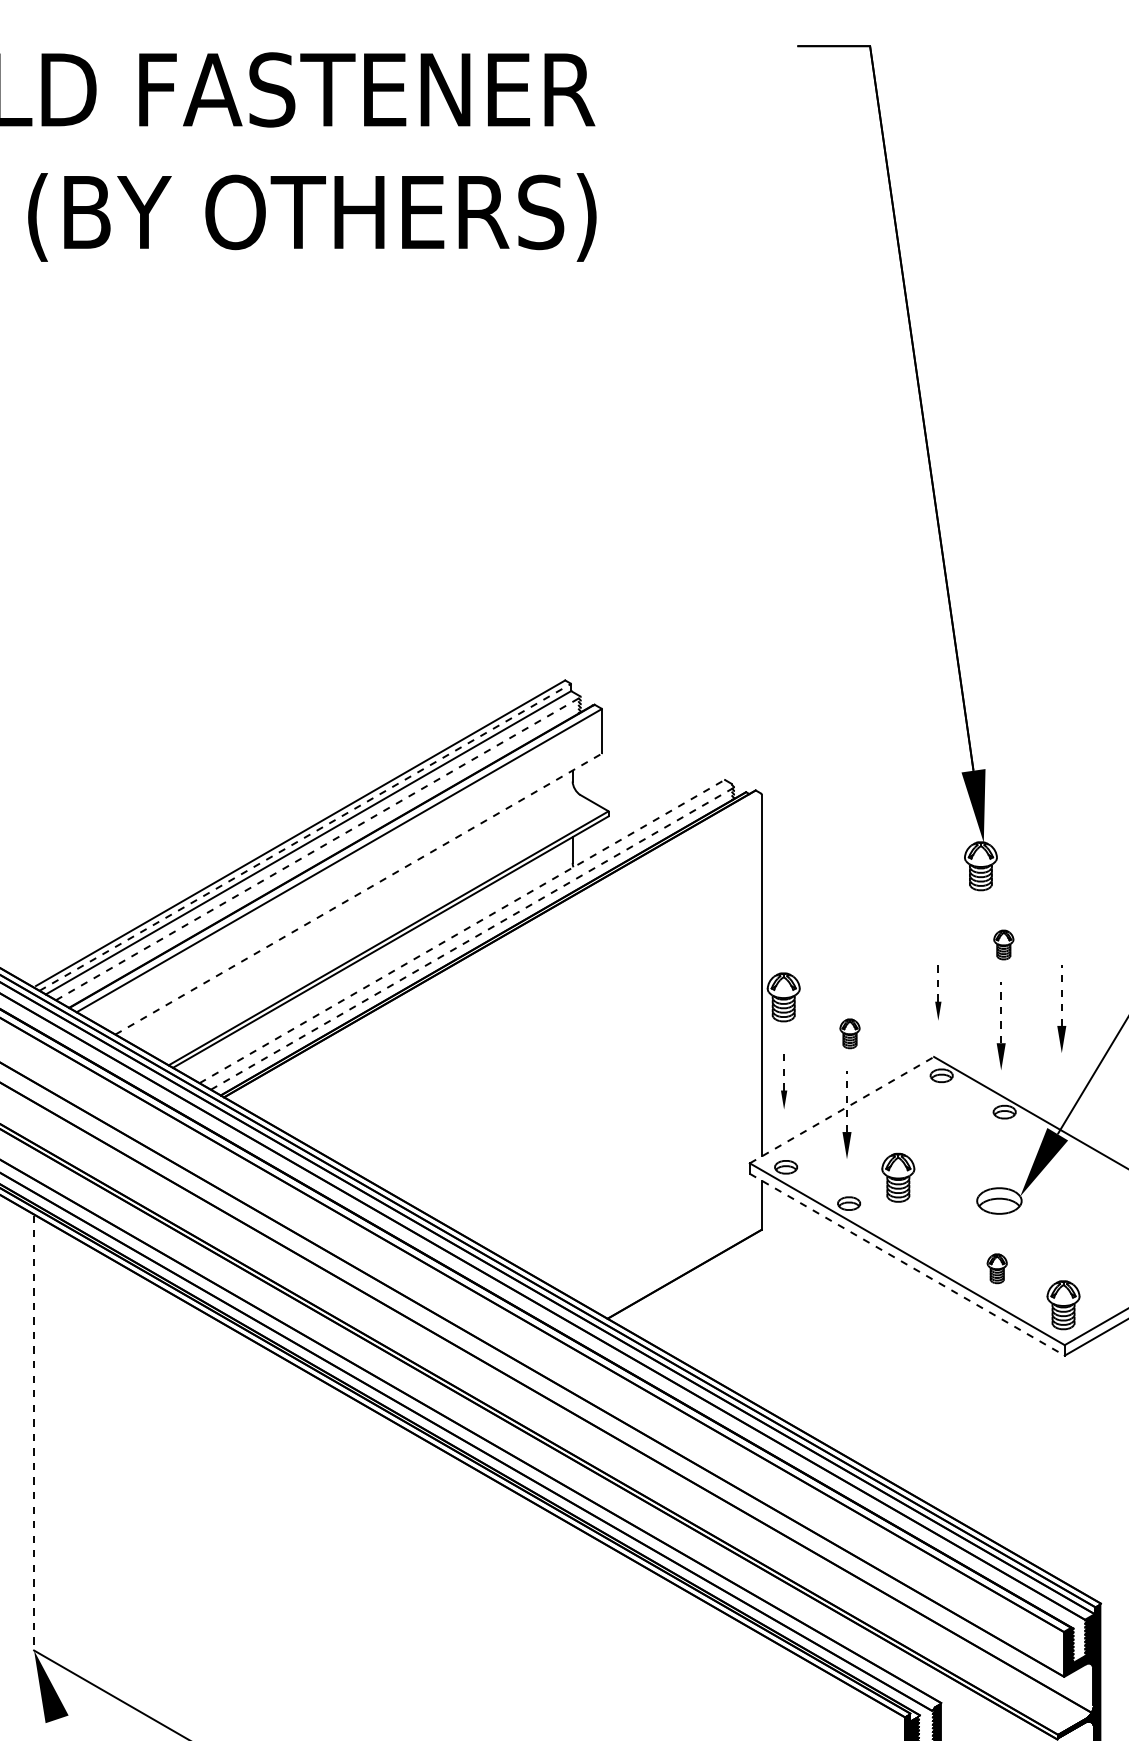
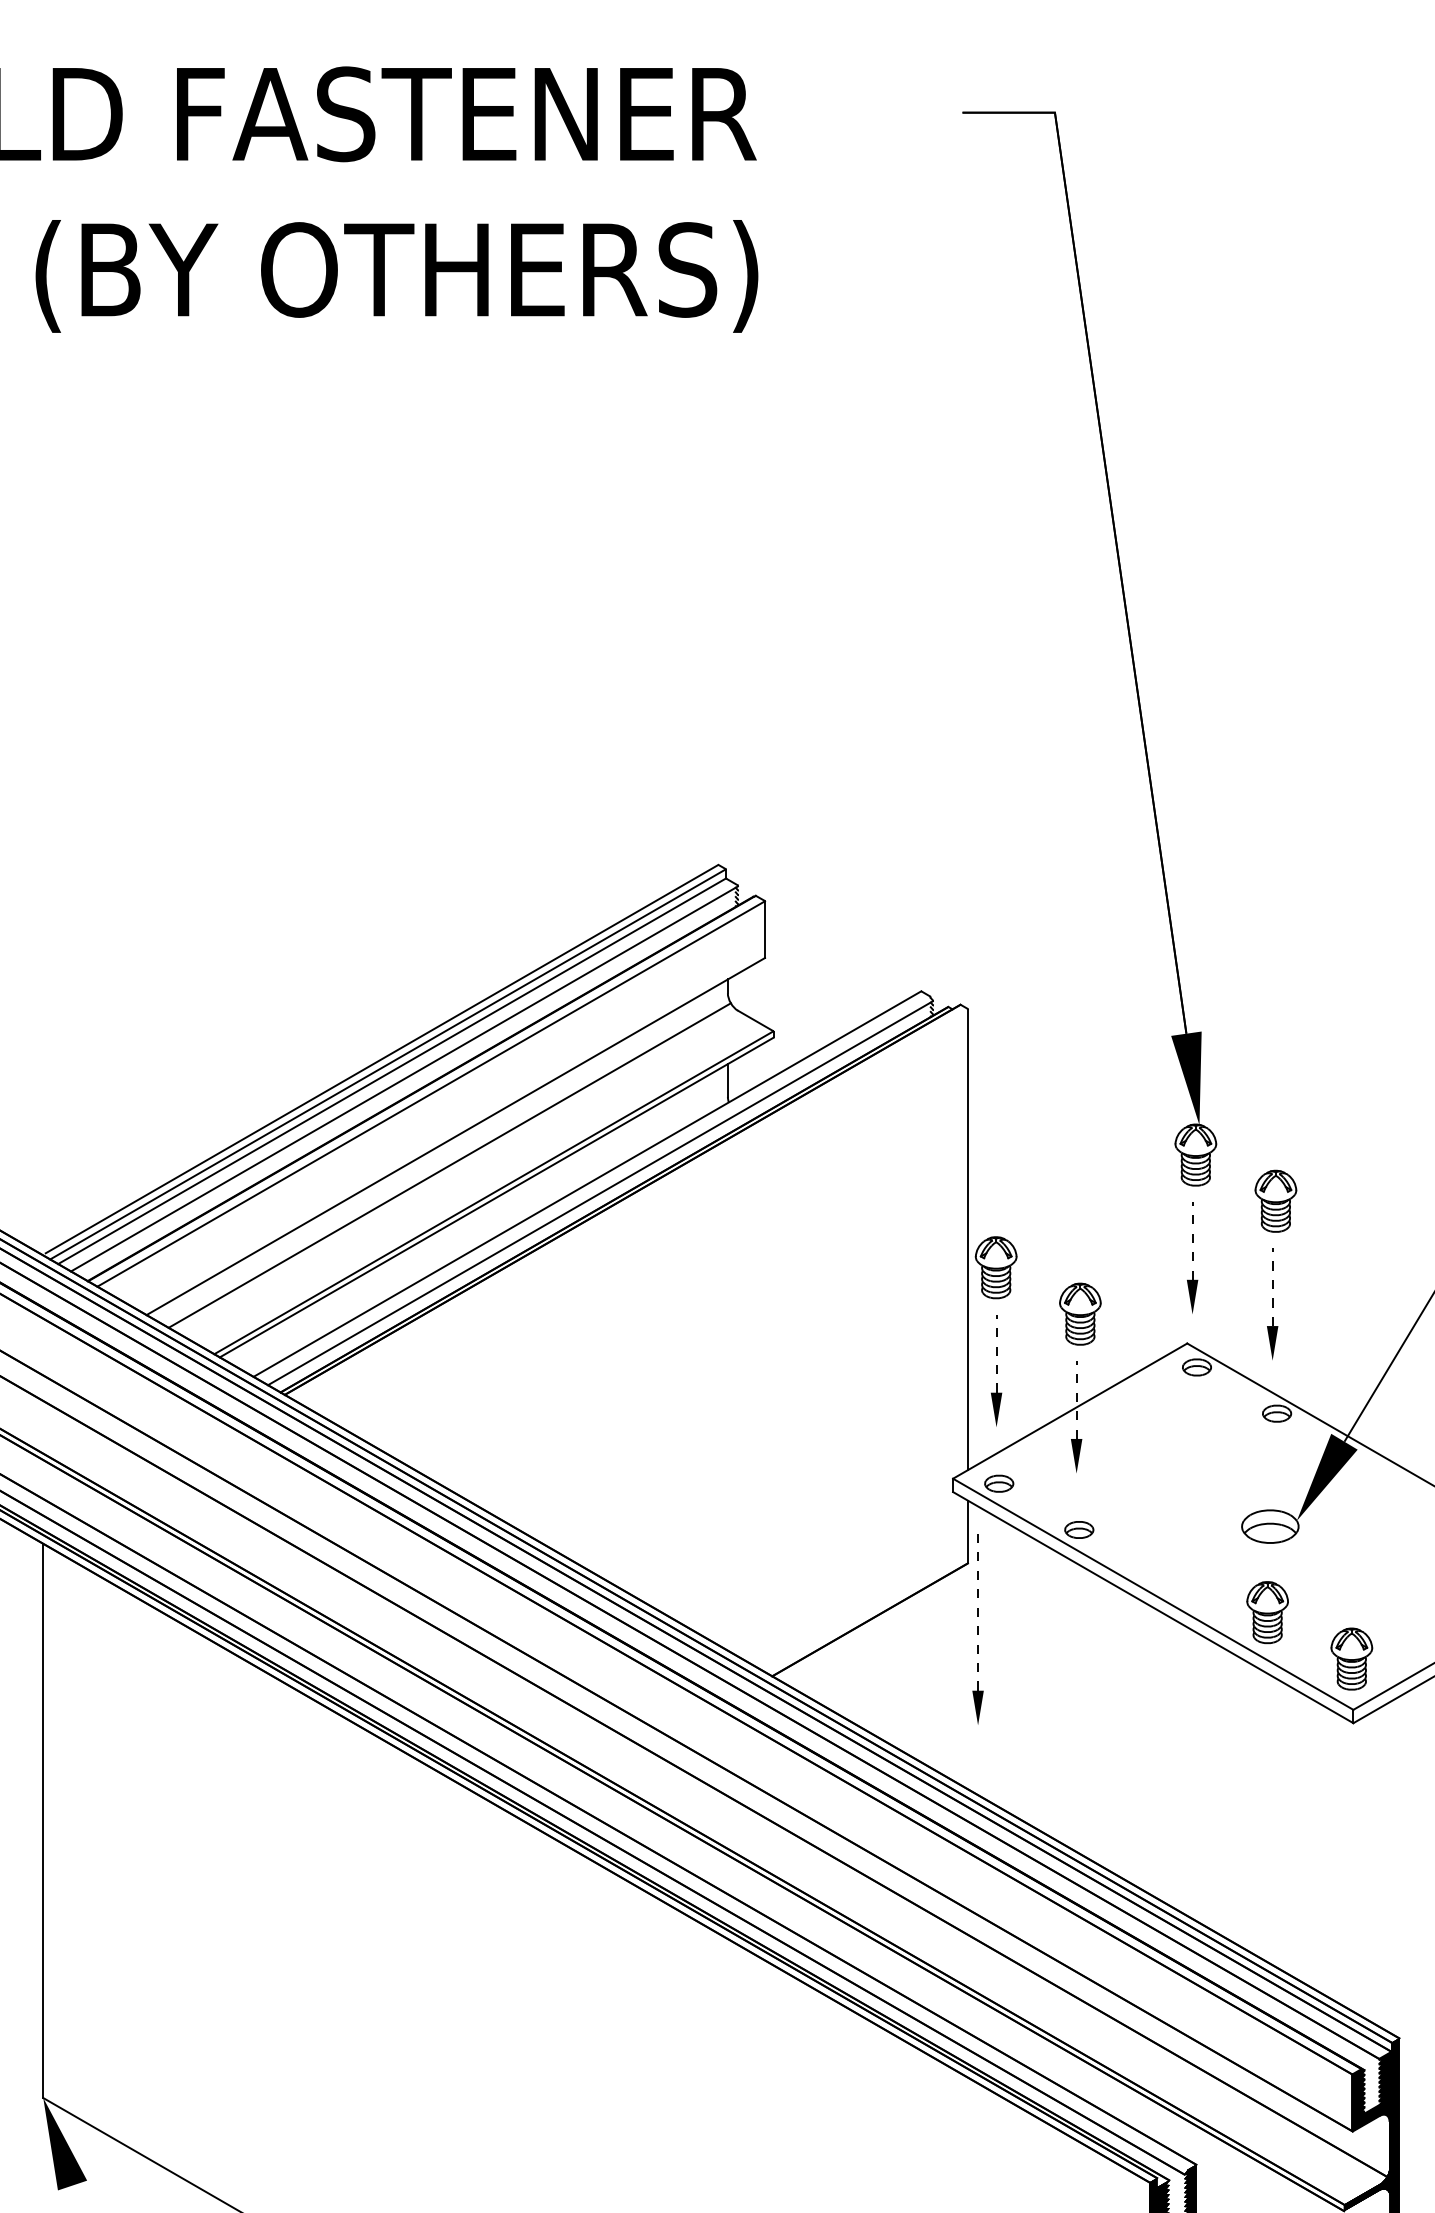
part: (928, 464) -> (1129, 644), moved
line: (305, 837) -> (388, 1064), dashed -> solid
line: (318, 849) -> (404, 1079), dashed -> solid
line: (359, 894) -> (456, 1136), dashed -> solid
line: (353, 916) -> (449, 1165), added
line: (462, 931) -> (587, 1183), dashed -> solid
line: (472, 938) -> (600, 1193), dashed -> solid
part: (1003, 944) -> (1275, 1200), size x1.67
part: (938, 989) -> (1192, 1257), size x1.43
part: (1061, 1008) -> (1349, 1281), removed
part: (850, 1033) -> (1080, 1313), size x1.67
part: (783, 1078) -> (996, 1370), size x1.43
line: (842, 1109) -> (1070, 1410), dashed -> solid
part: (898, 1177) -> (1141, 1496), removed
line: (907, 1264) -> (1153, 1607), dashed -> solid
part: (997, 1268) -> (1267, 1612), size x1.67
part: (769, 1281) -> (977, 1629), added
line: (34, 1433) -> (43, 1822), dashed -> solid

